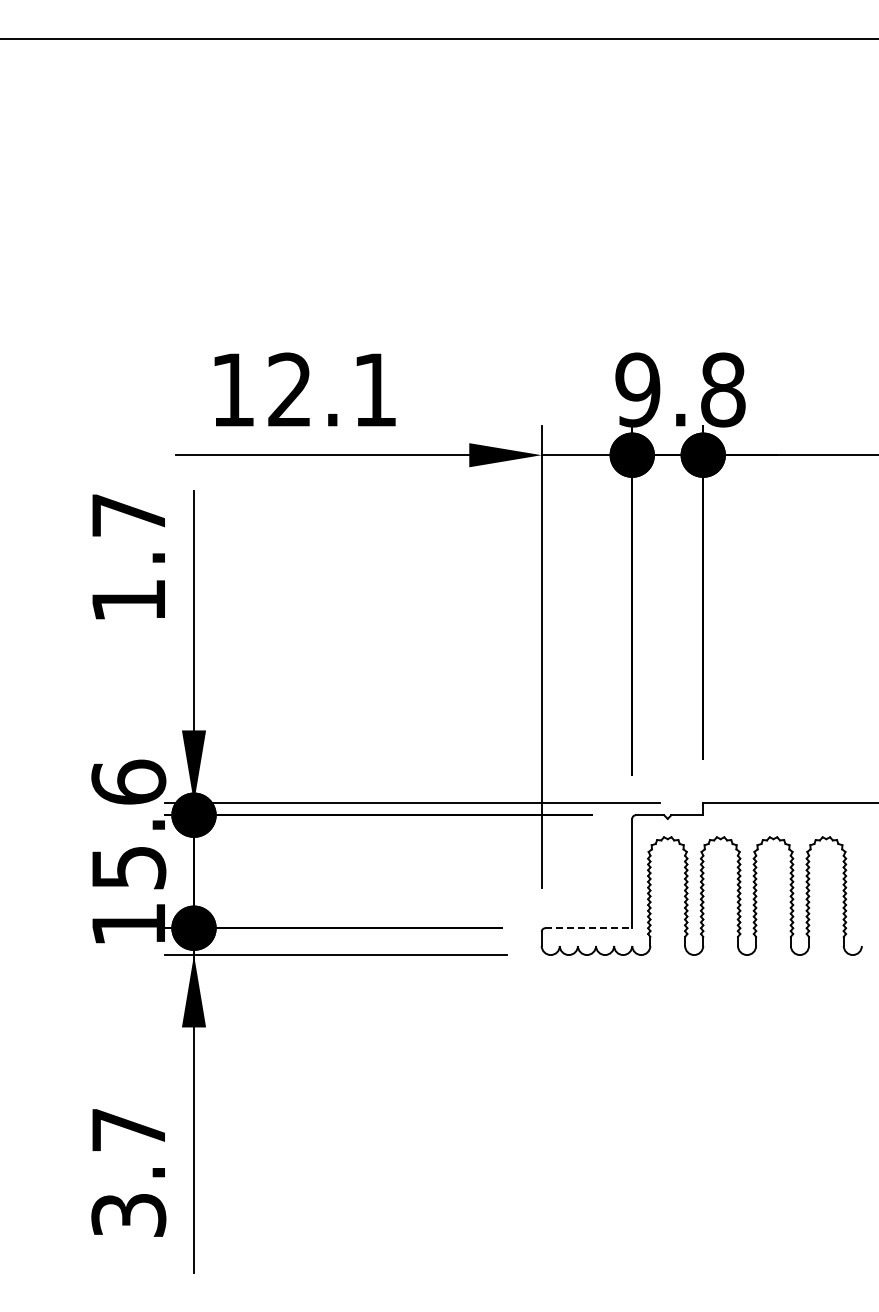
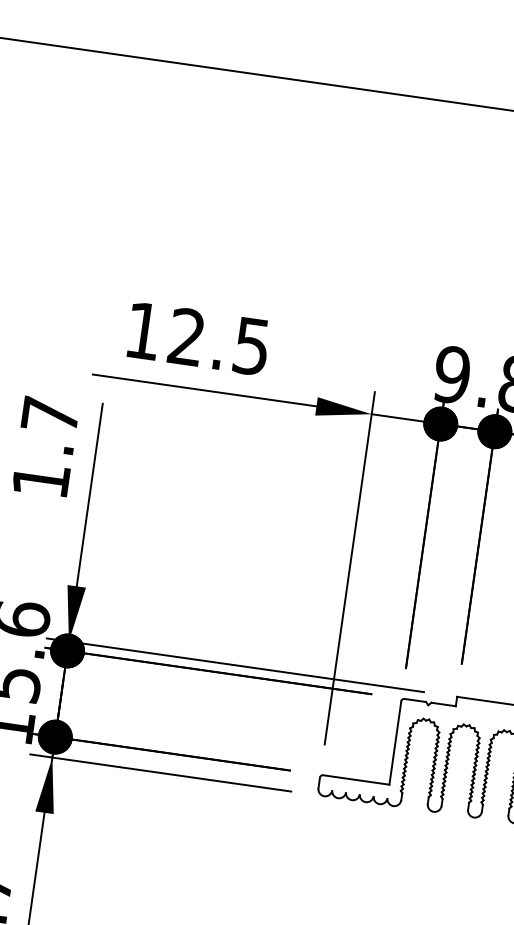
text: (374, 390) -> (251, 346), 12.1 -> 12.5
line: (589, 928) -> (356, 780), dashed -> solid

